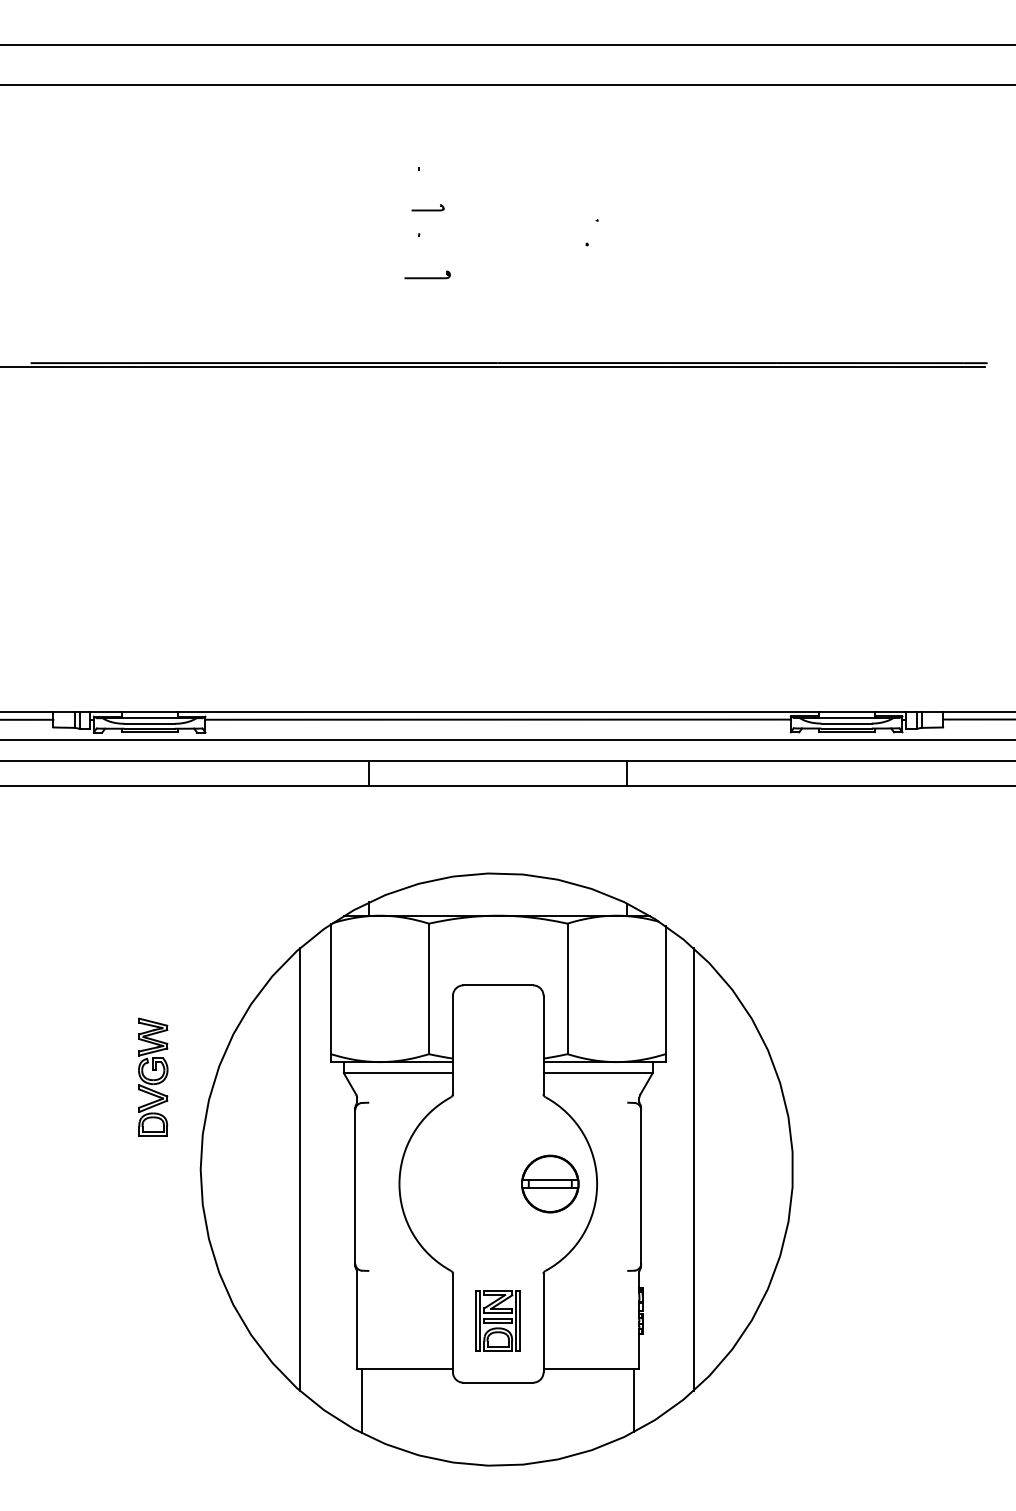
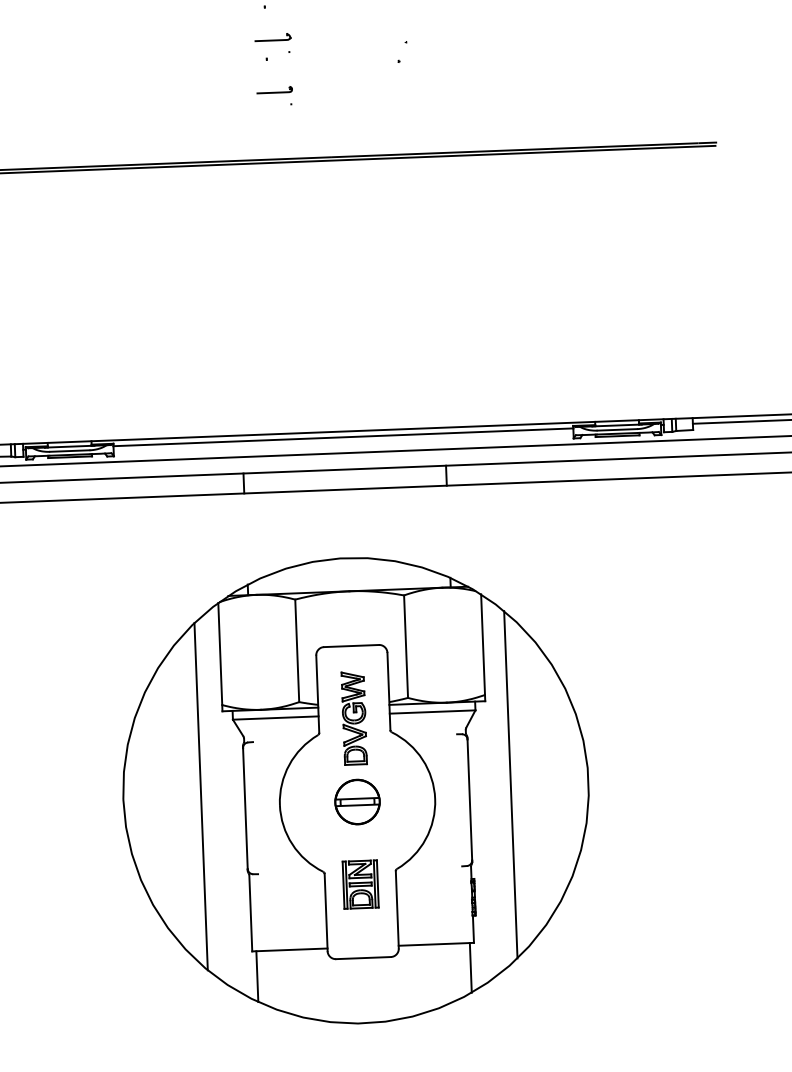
part: (427, 207) -> (272, 37), size x1.43
part: (153, 1076) -> (354, 717), moved
part: (550, 1183) -> (357, 801), moved
part: (497, 1320) -> (360, 884), moved

